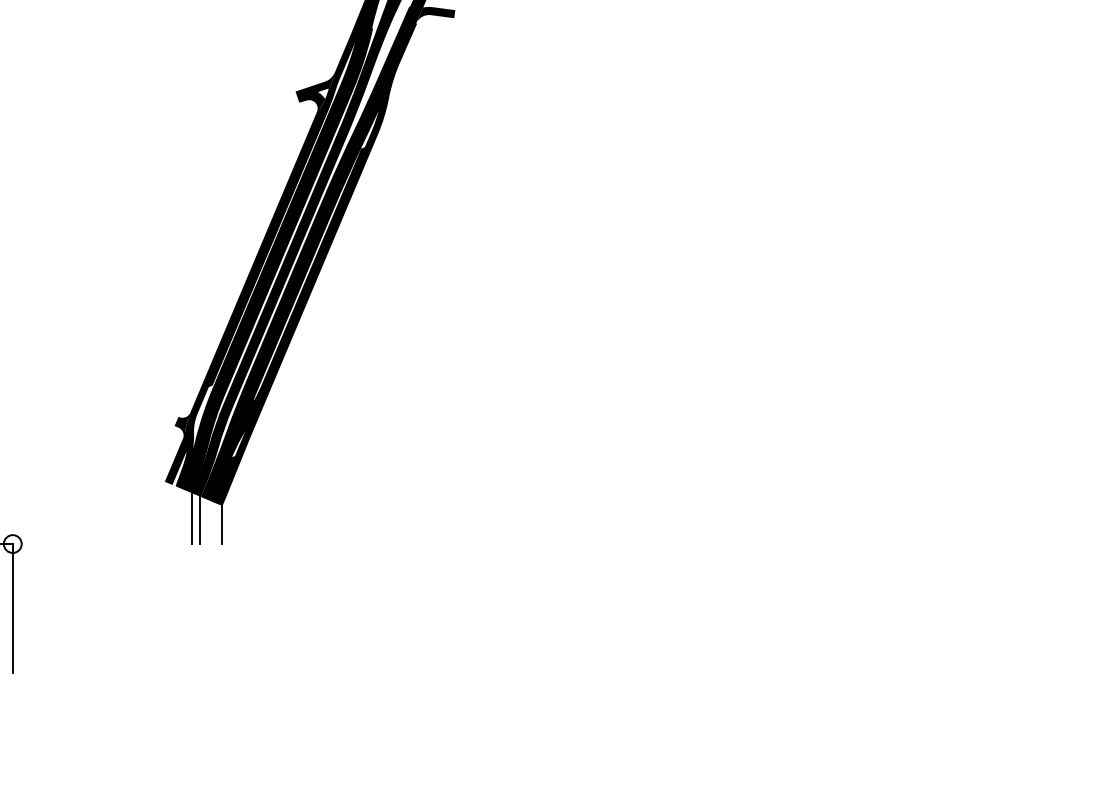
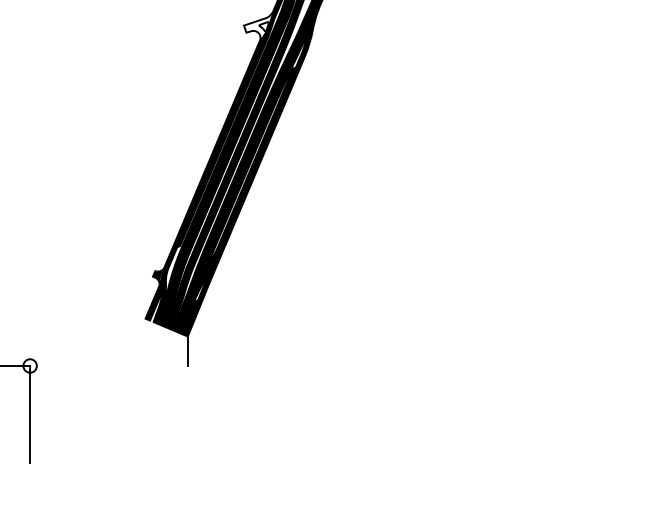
fill: (315, 93) -> (258, 26), removed
line: (192, 518) -> (165, 346), removed
line: (200, 519) -> (171, 347), removed

